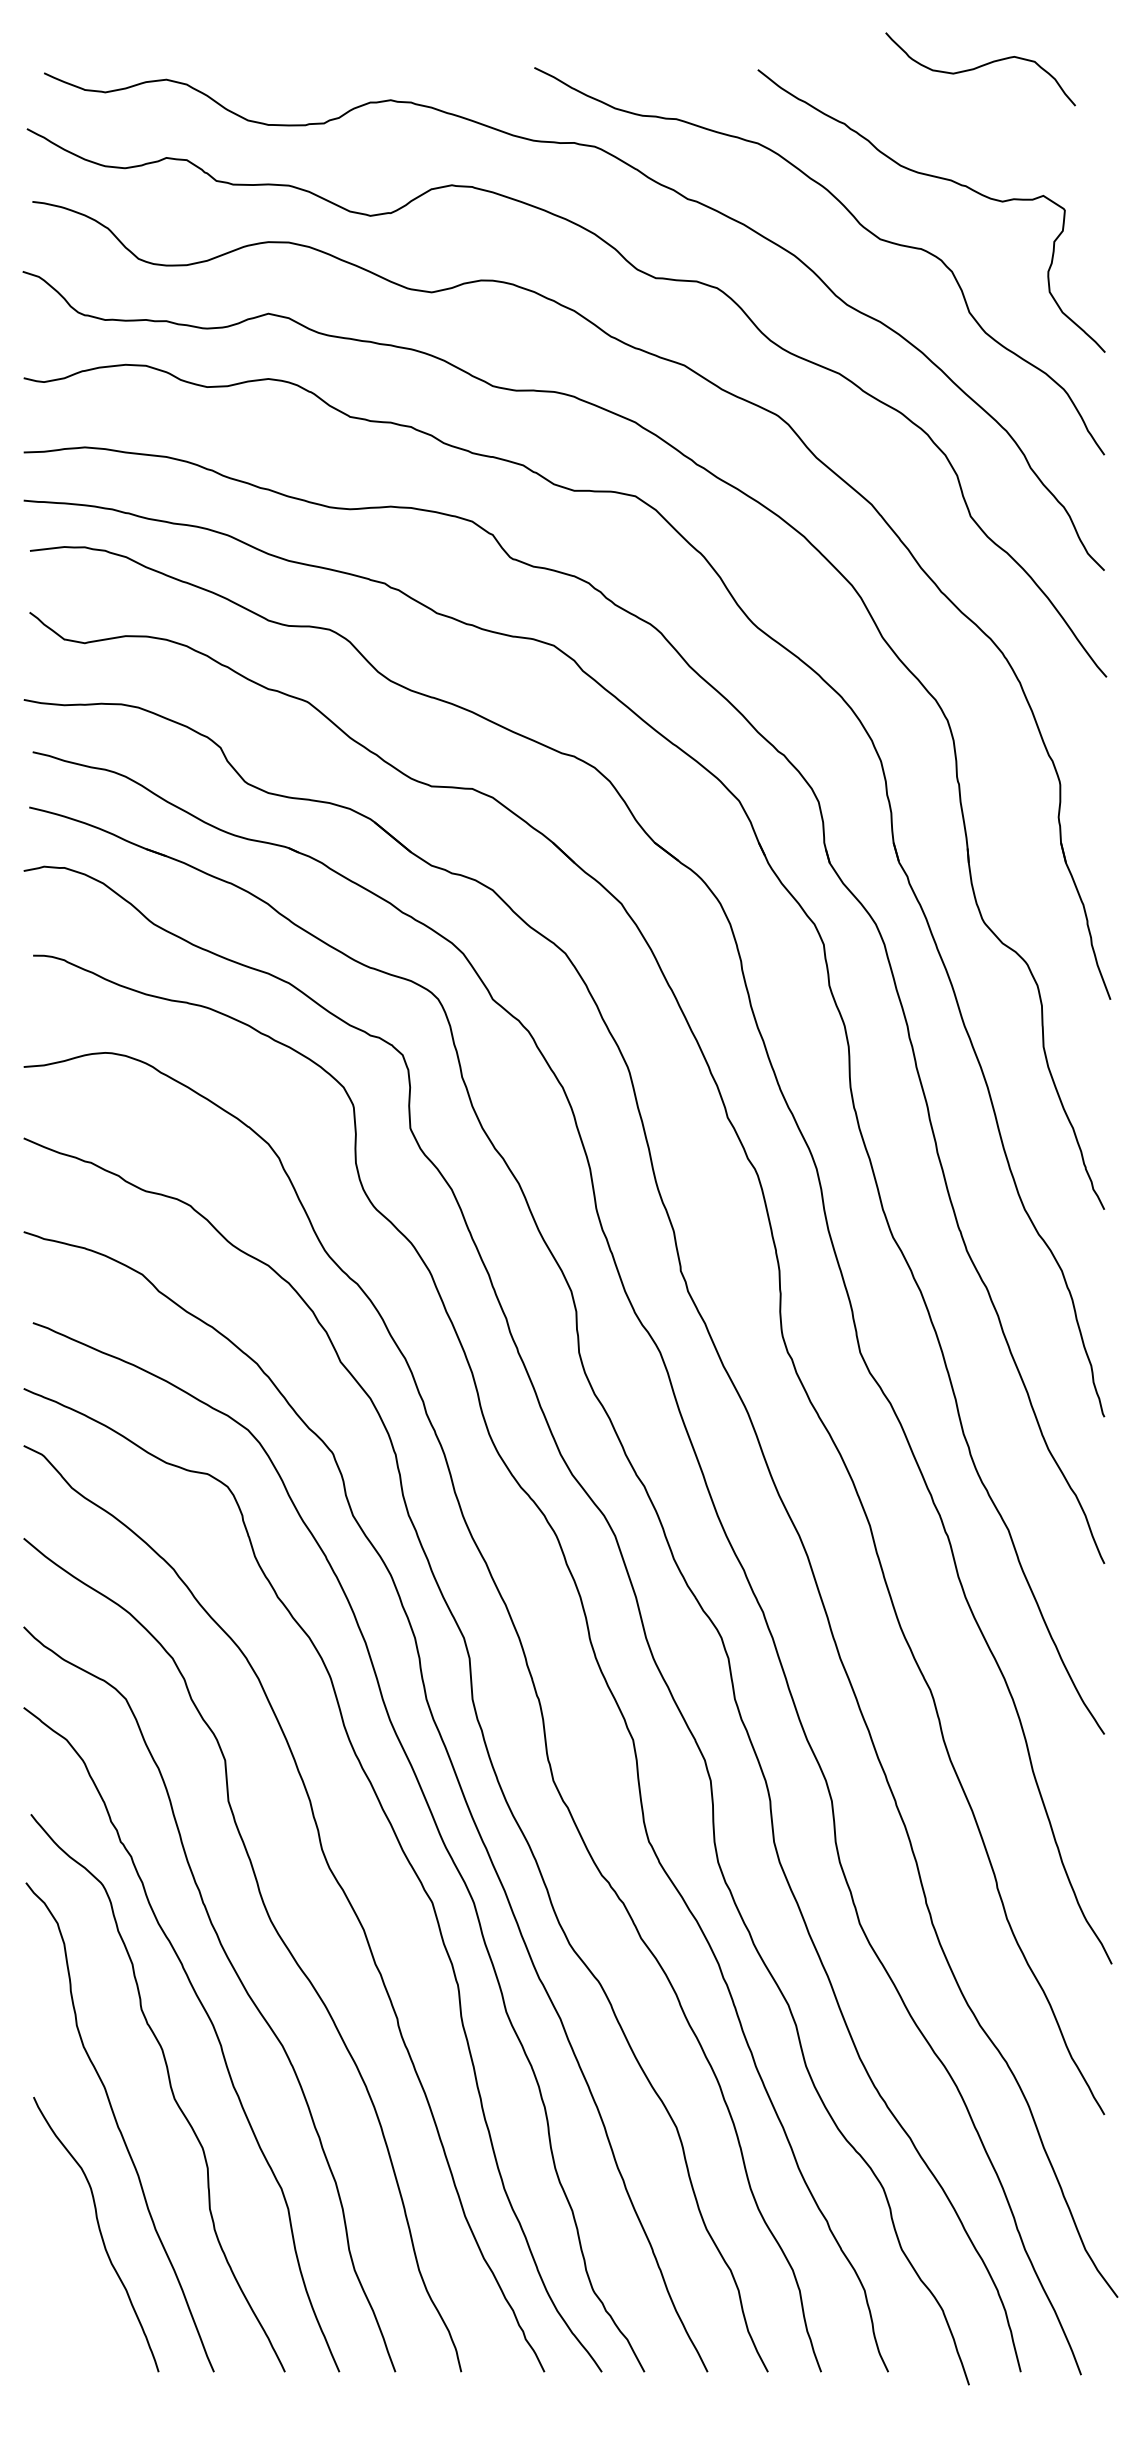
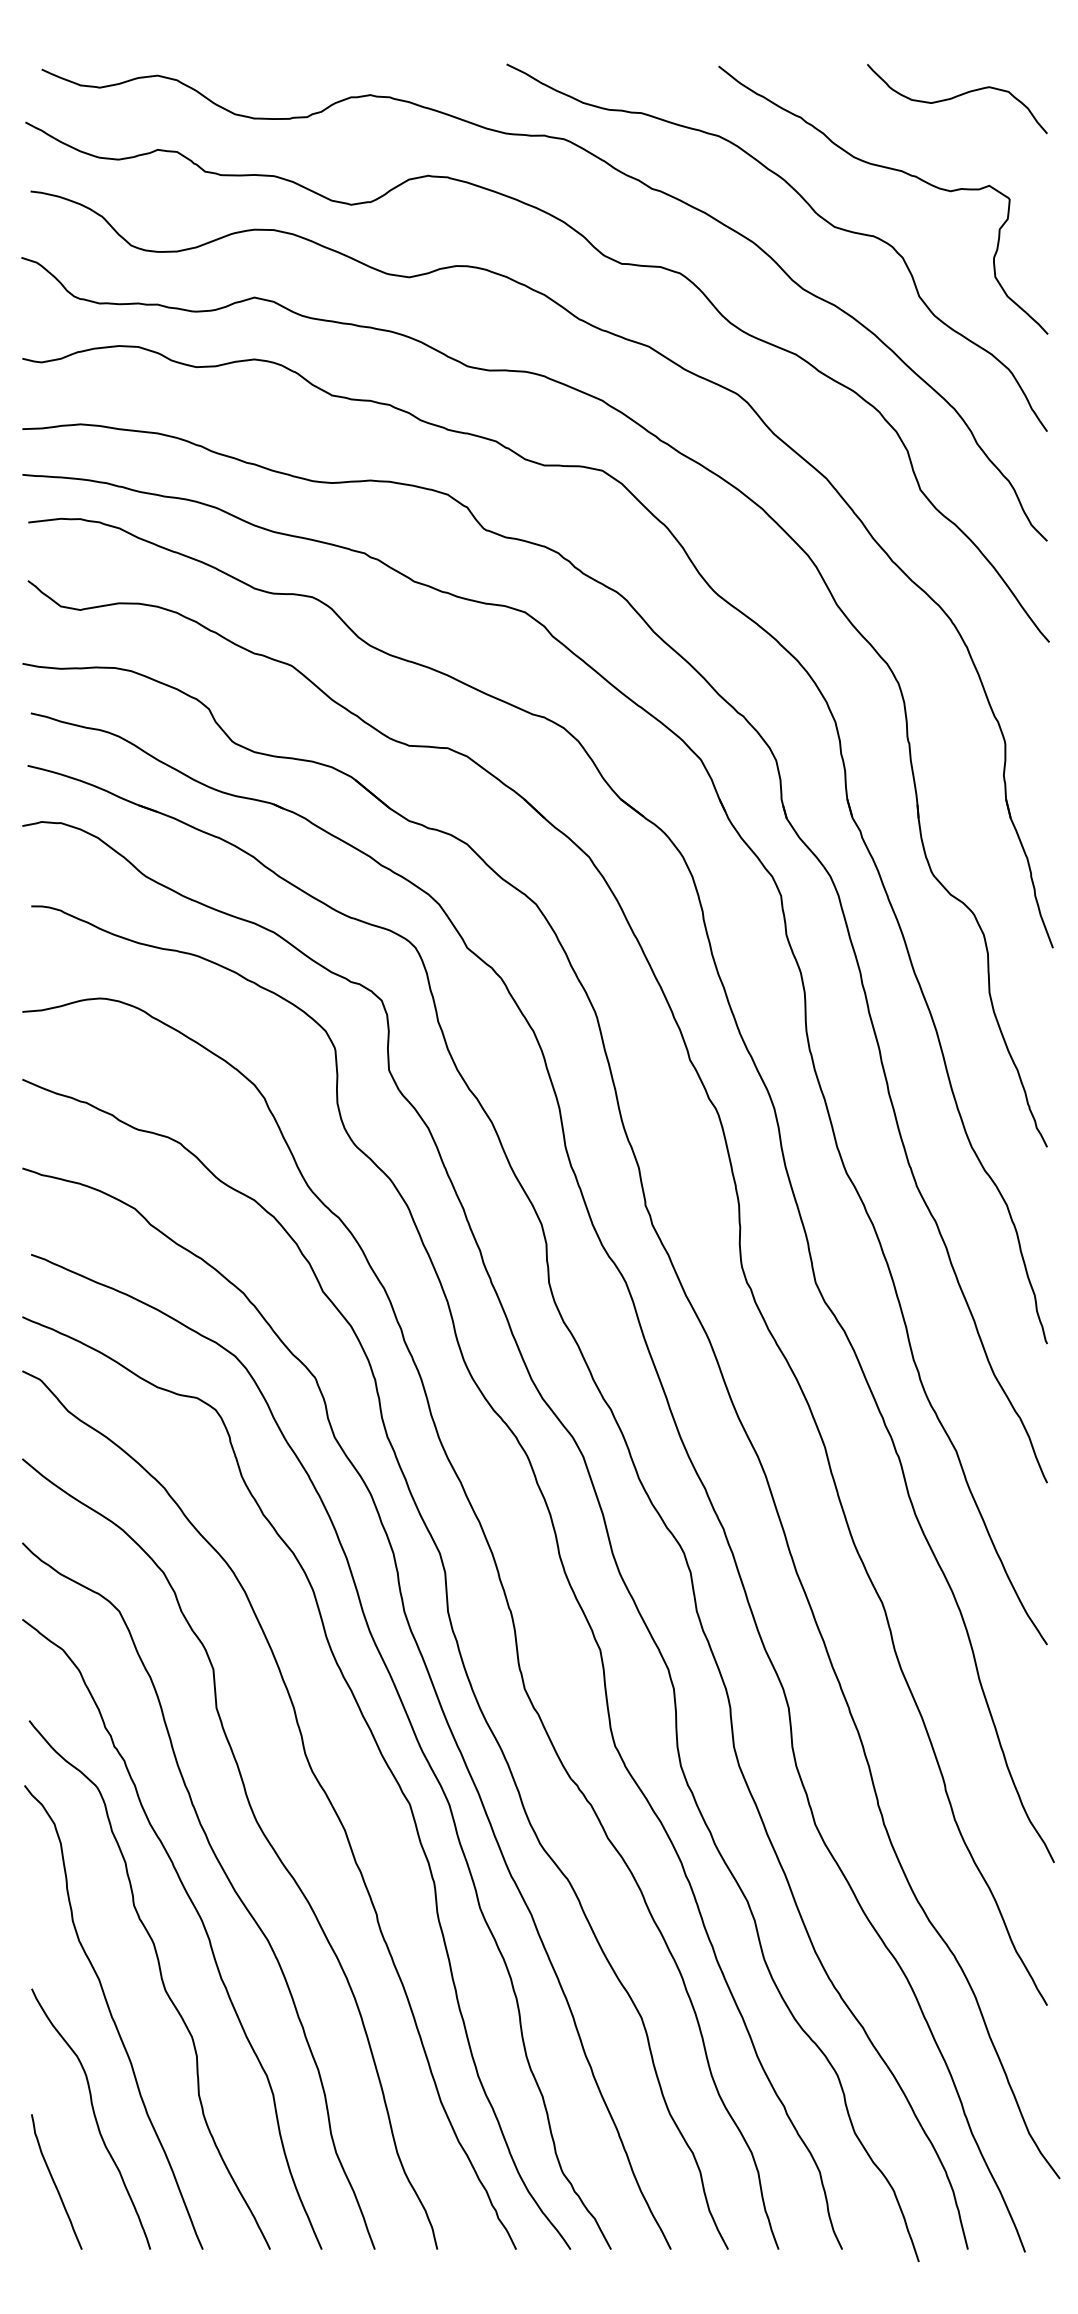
curve: (980, 67) -> (957, 97), moved
curve: (58, 2301) -> (55, 2182), added

